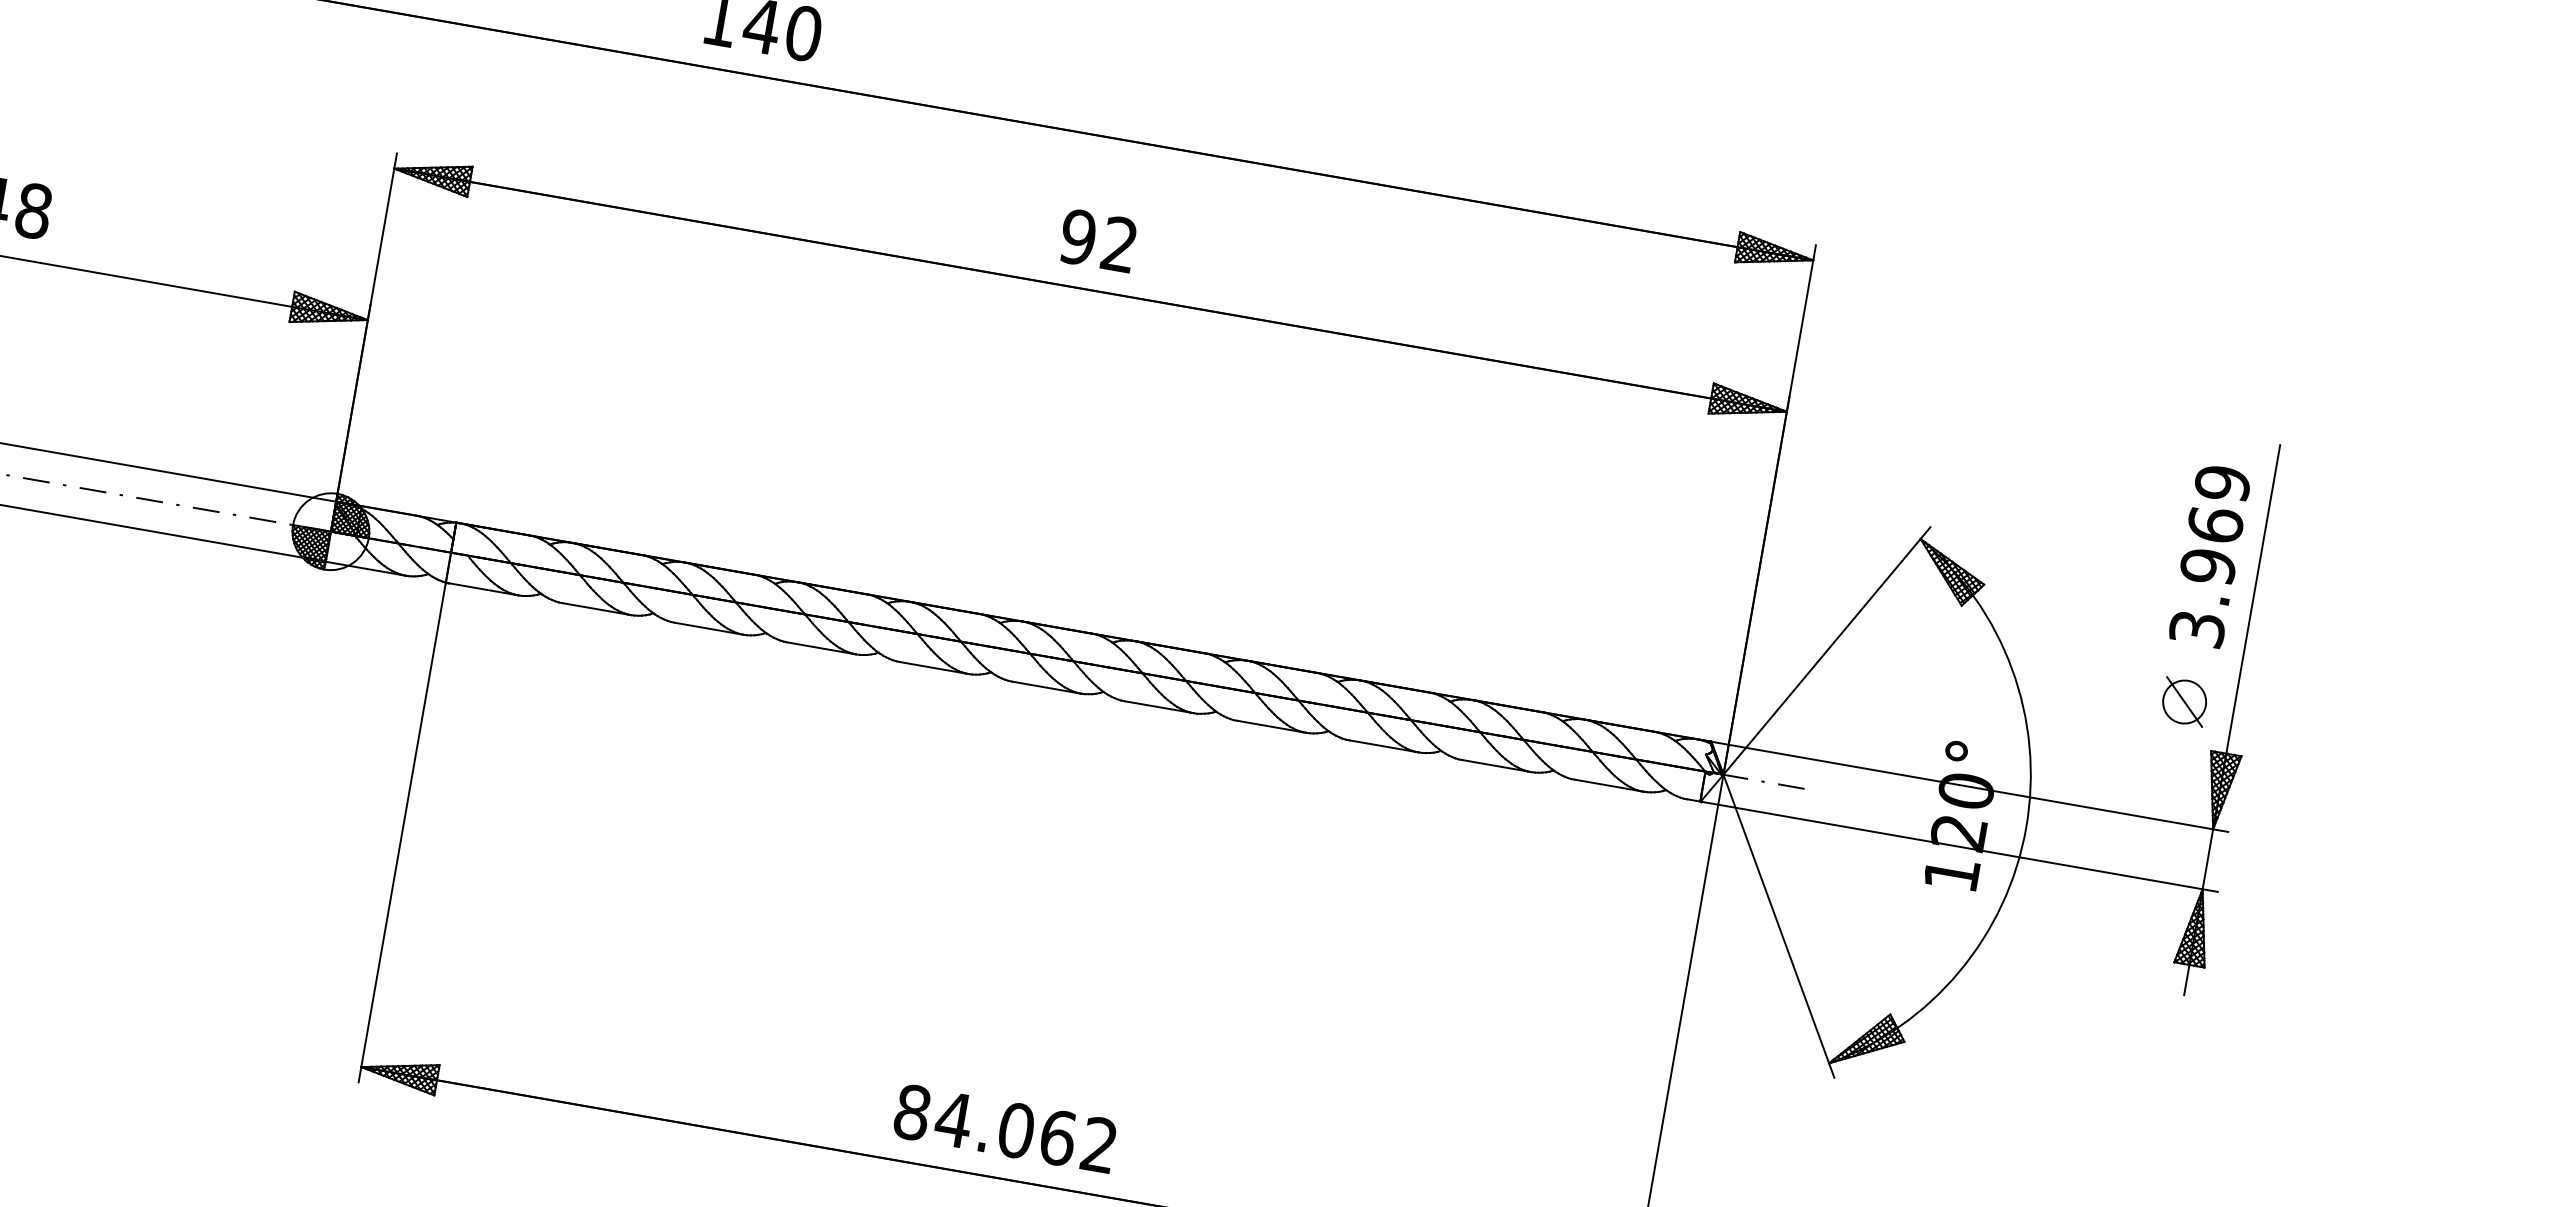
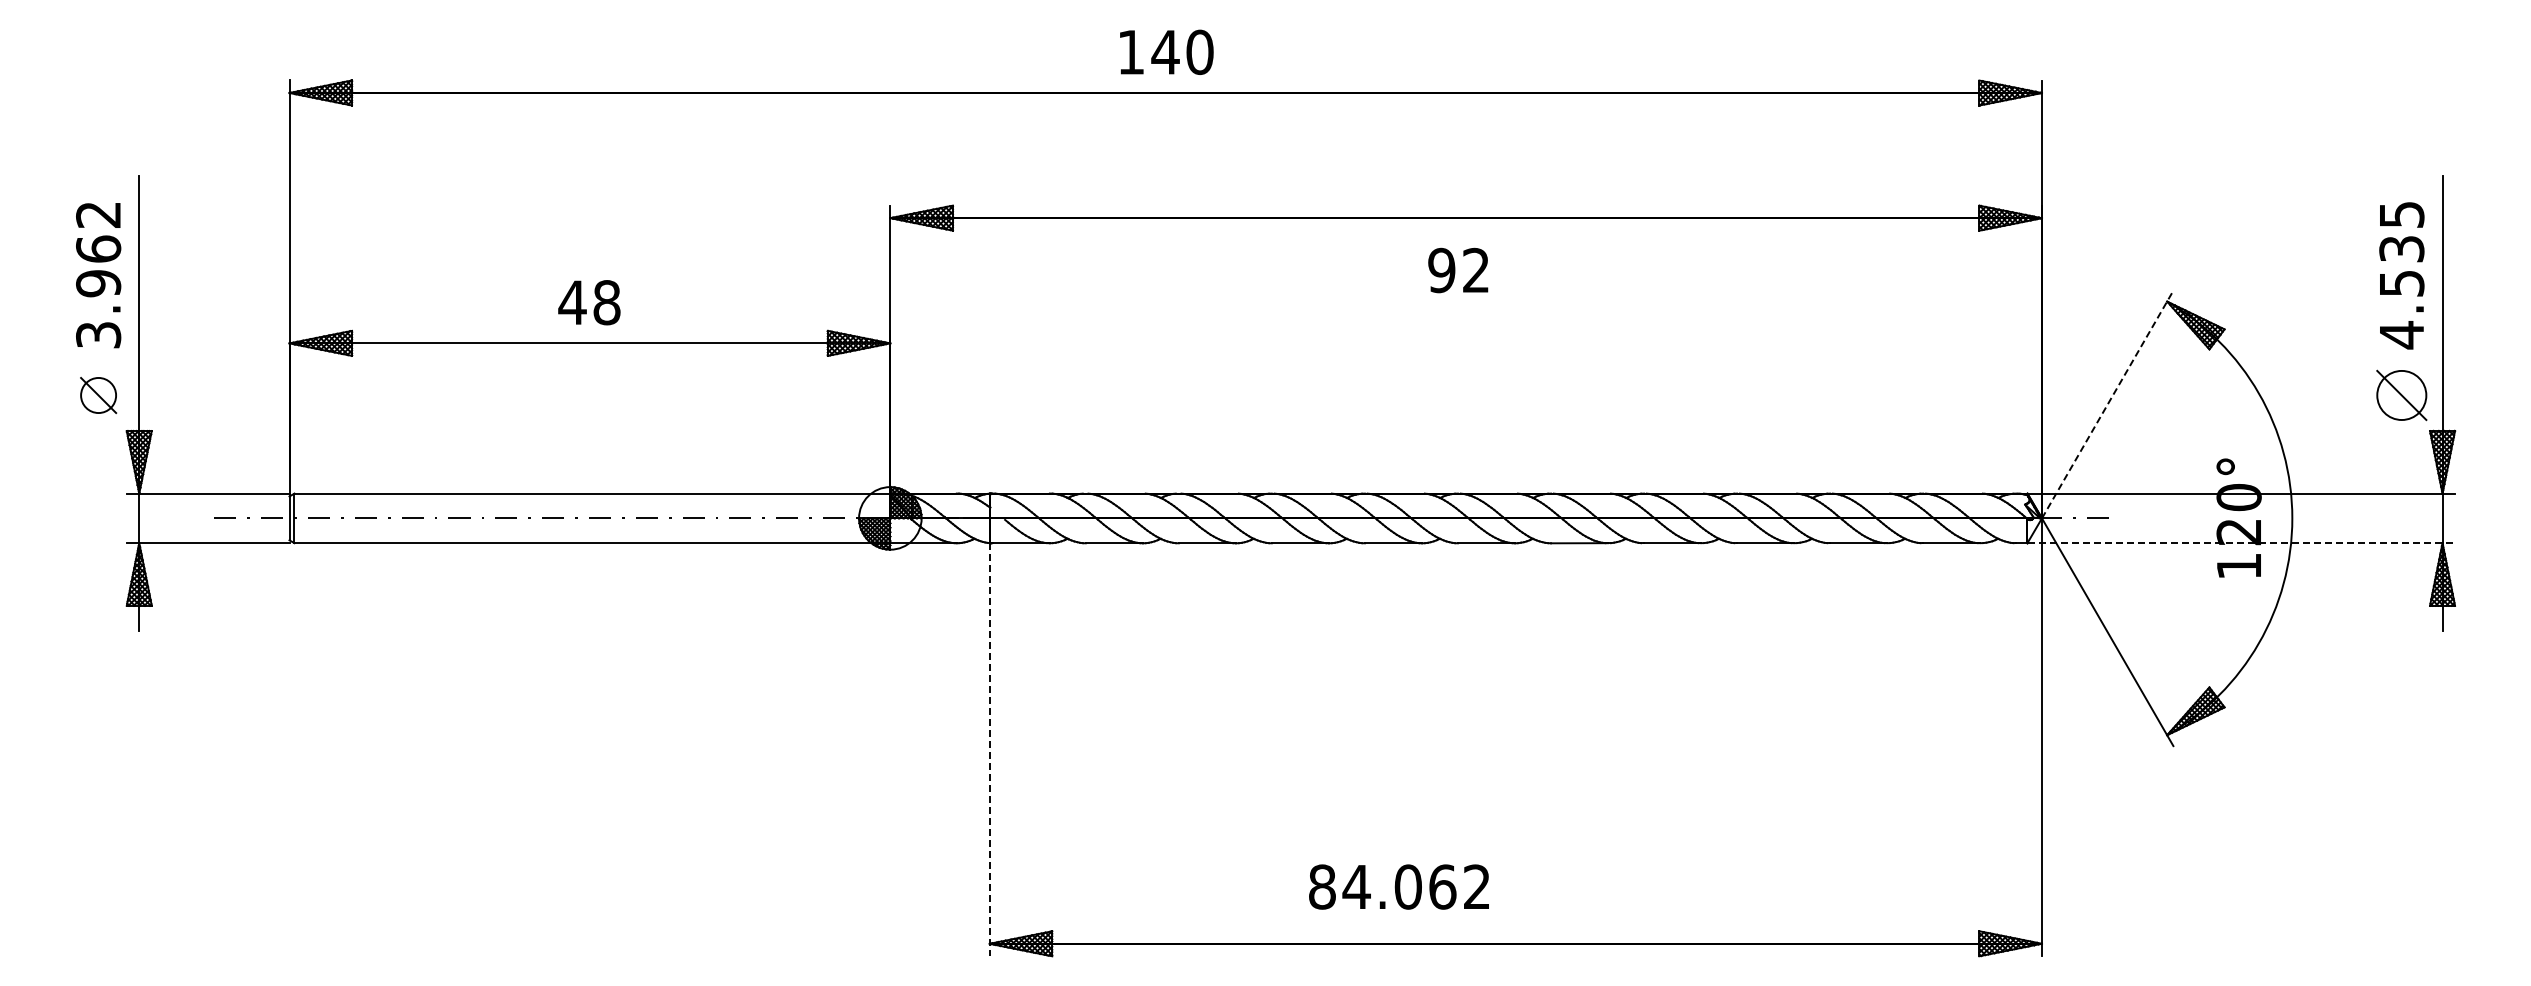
text: (1098, 240) -> (1458, 270), moved
text: (2209, 556) -> (2401, 275), 3.969 -> 4.535
line: (1826, 650) -> (2107, 404), solid -> dashed
part: (2184, 702) -> (2401, 395), size x1.4
line: (402, 832) -> (989, 749), solid -> dashed
line: (1959, 847) -> (2241, 543), solid -> dashed
text: (1004, 1127) -> (1398, 886), moved

